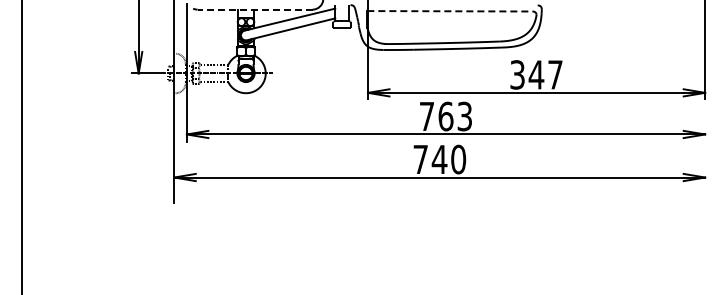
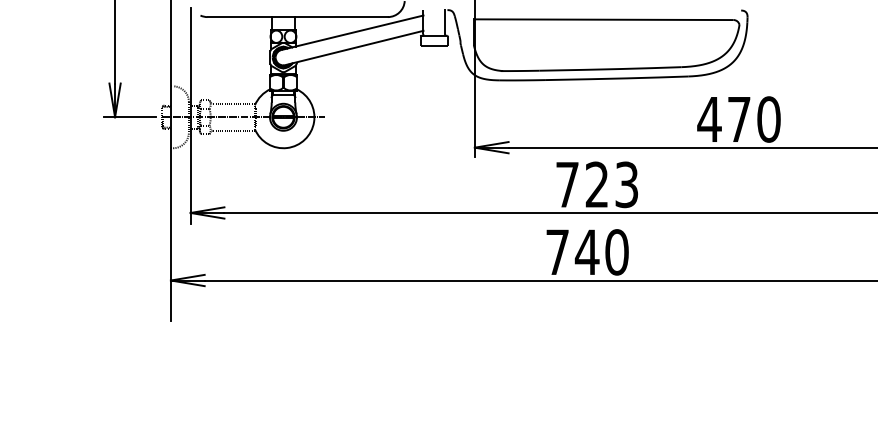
line: (254, 9) -> (296, 16), dashed -> solid
line: (450, 11) -> (604, 20), dashed -> solid
text: (535, 74) -> (737, 118), 347 -> 470
text: (445, 116) -> (596, 184), 763 -> 723

